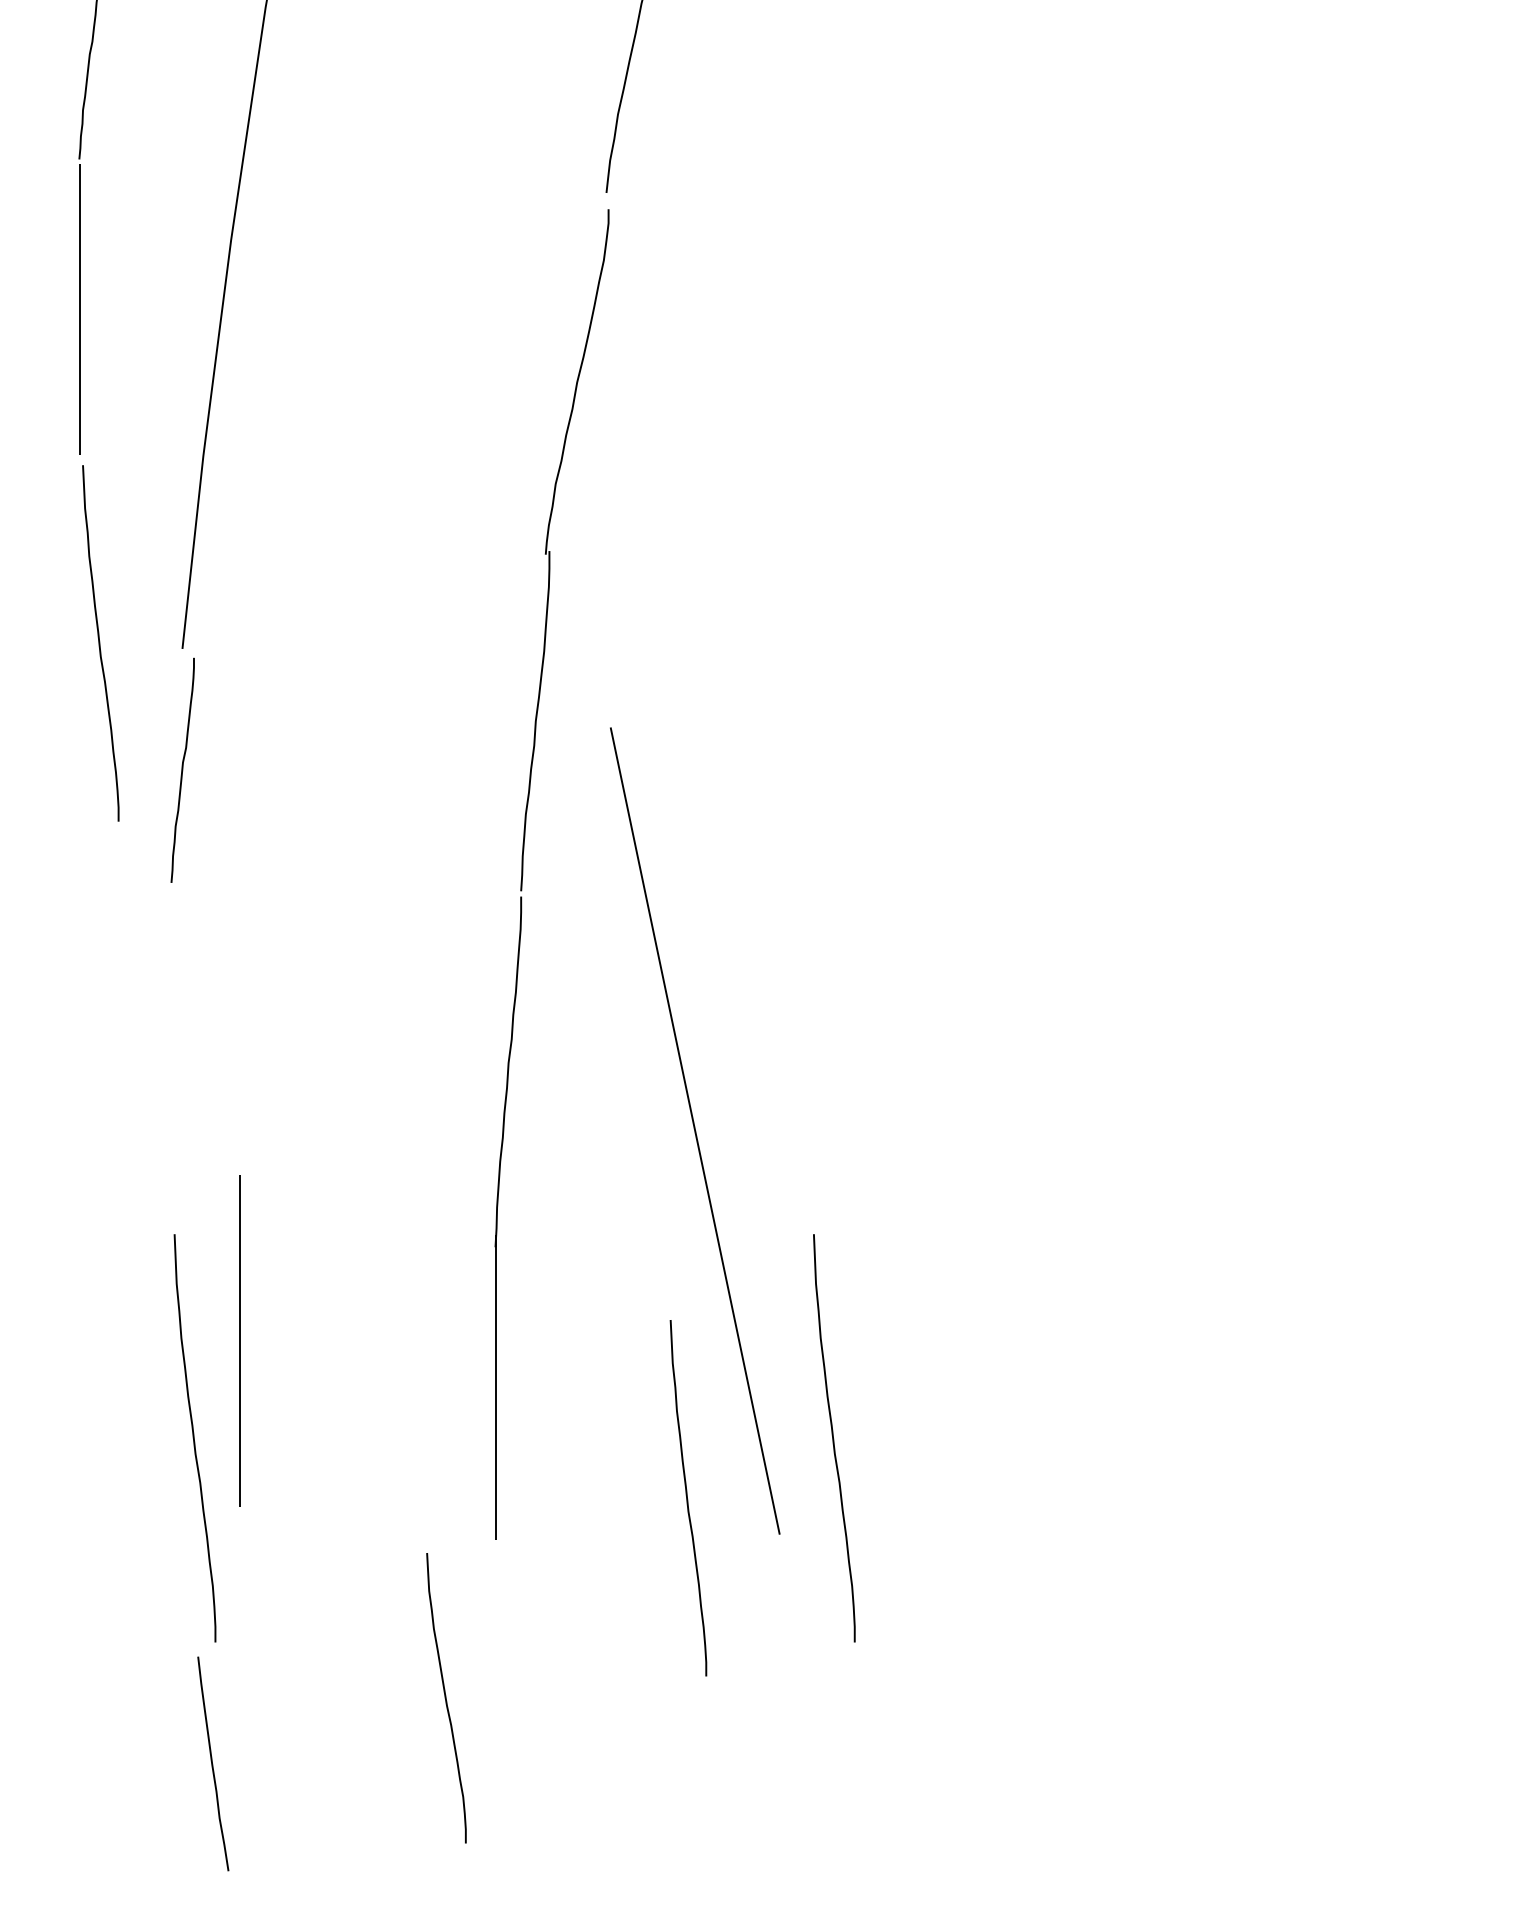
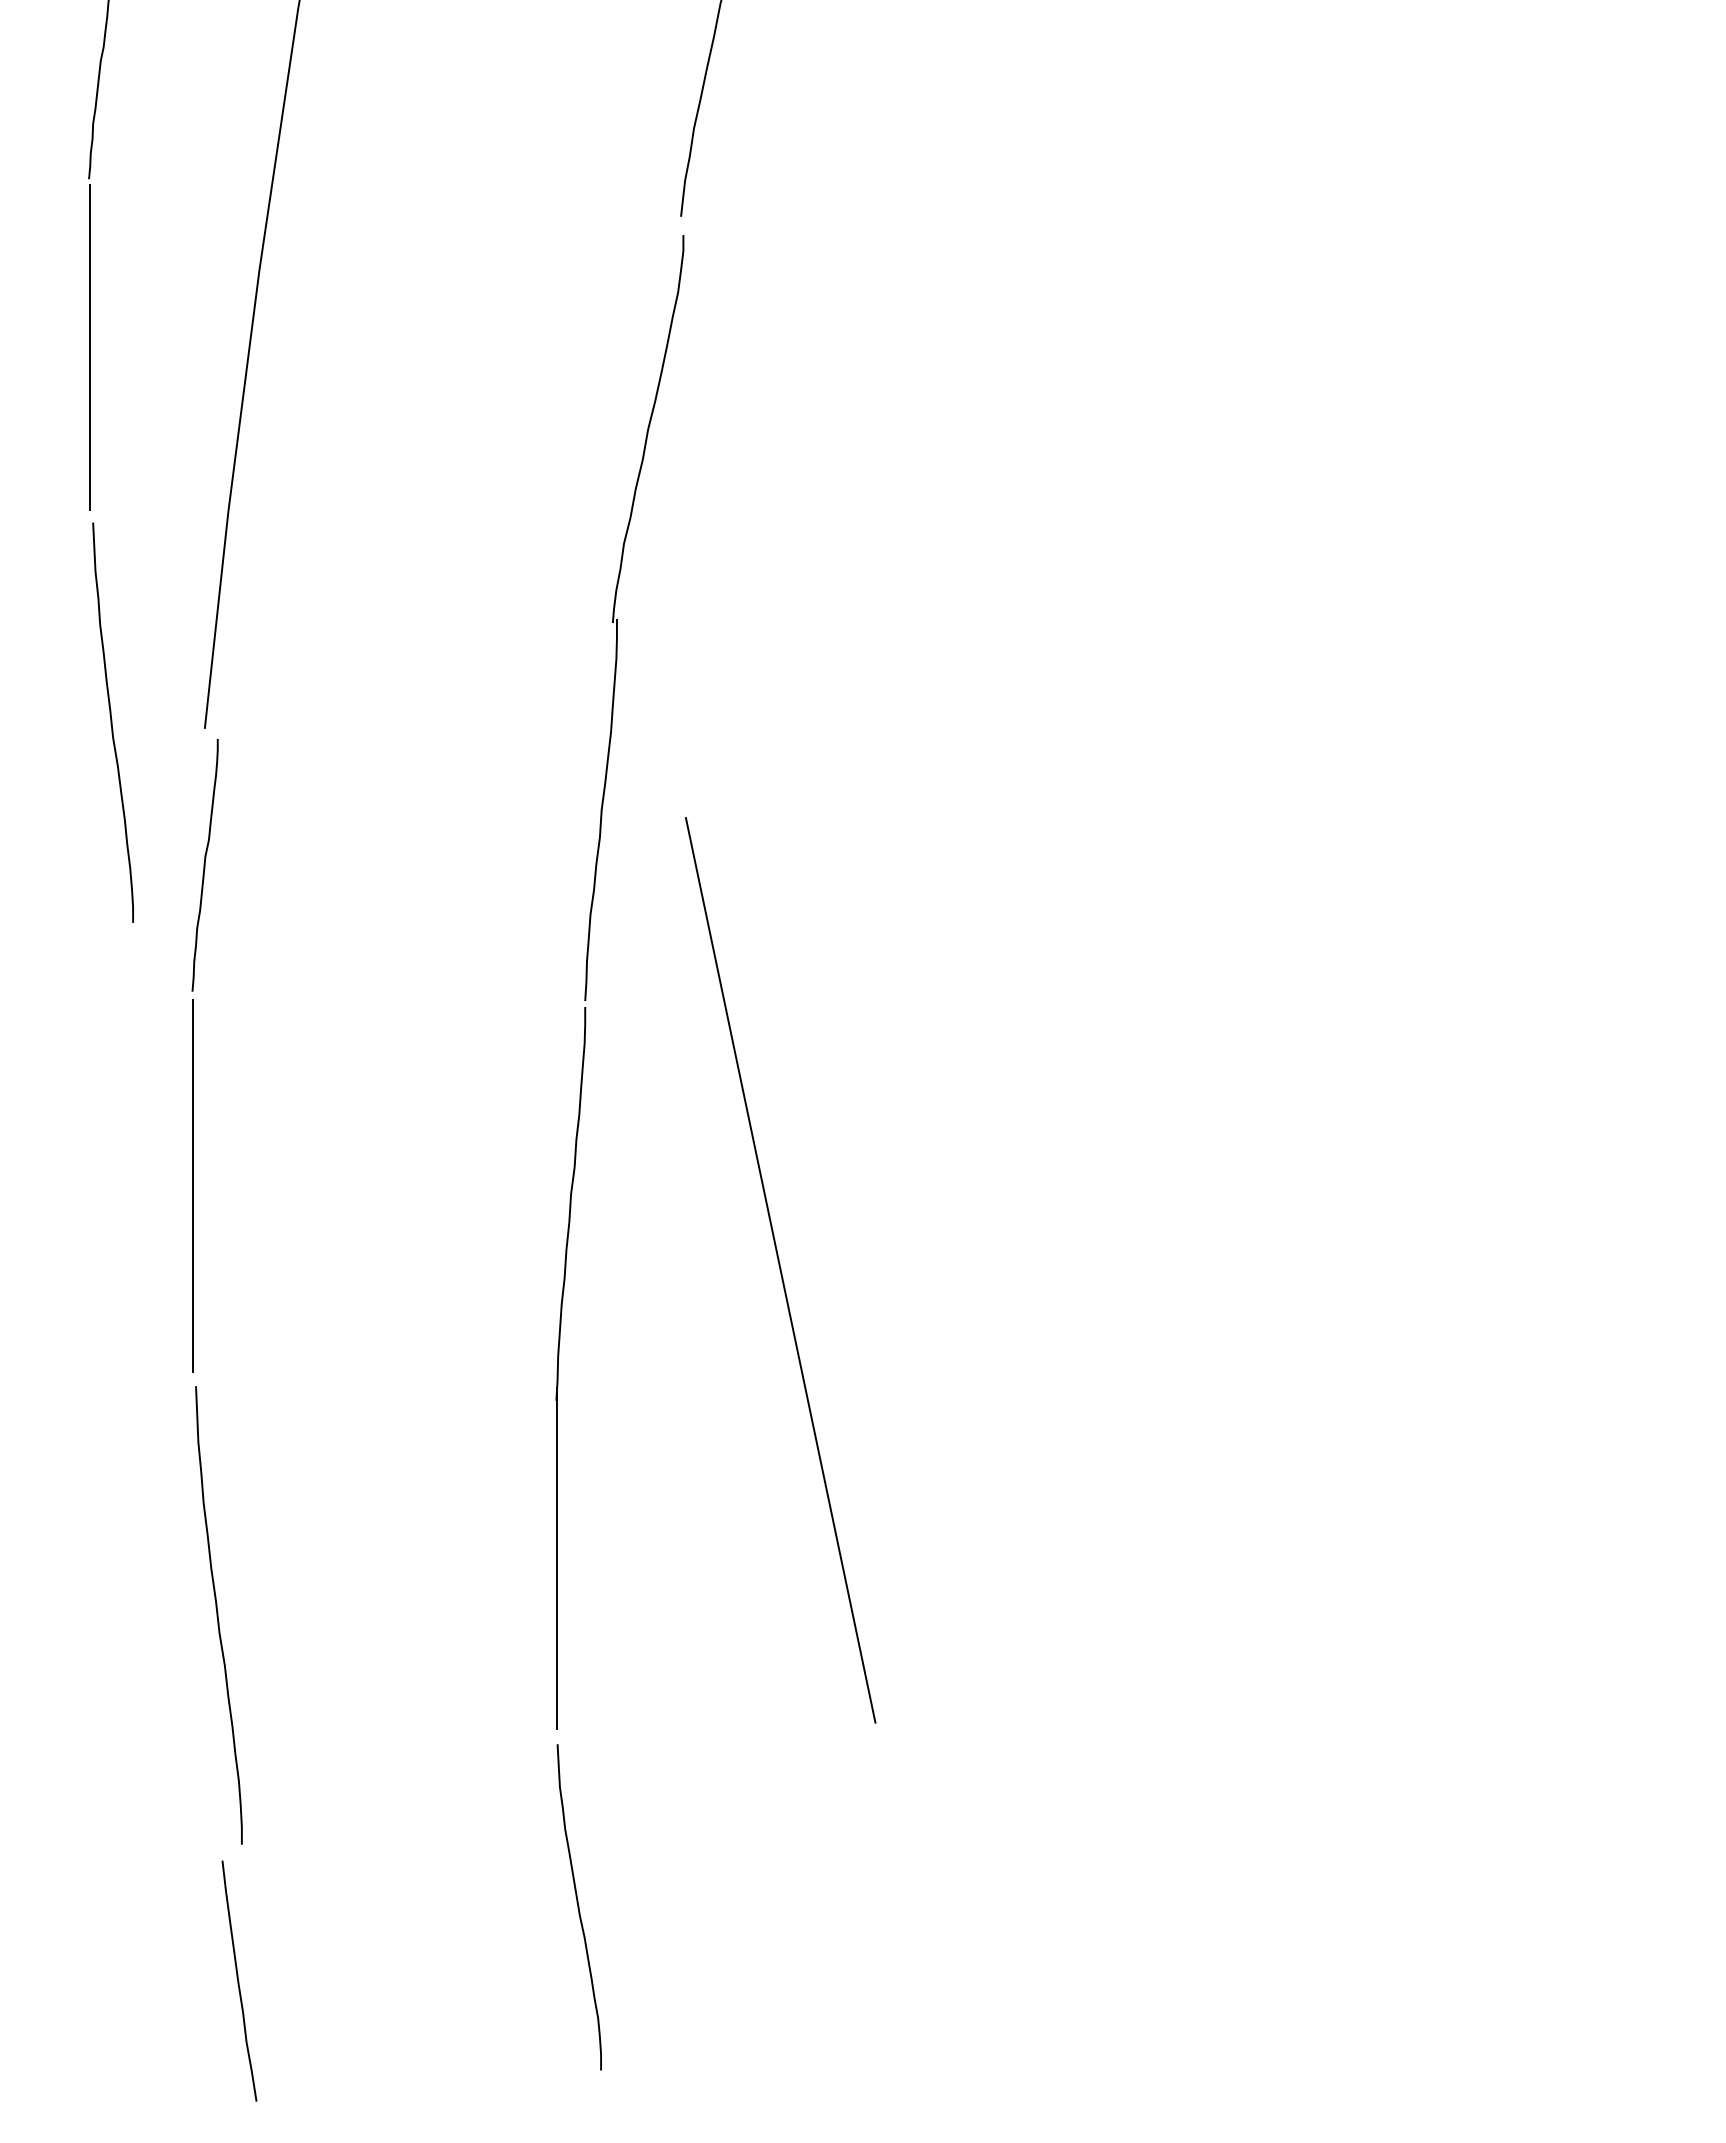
line: (239, 1340) -> (192, 1185), moved
curve: (833, 1438) -> (936, 1615), removed
curve: (687, 1498) -> (772, 1682), removed
curve: (445, 1698) -> (578, 1907), moved

